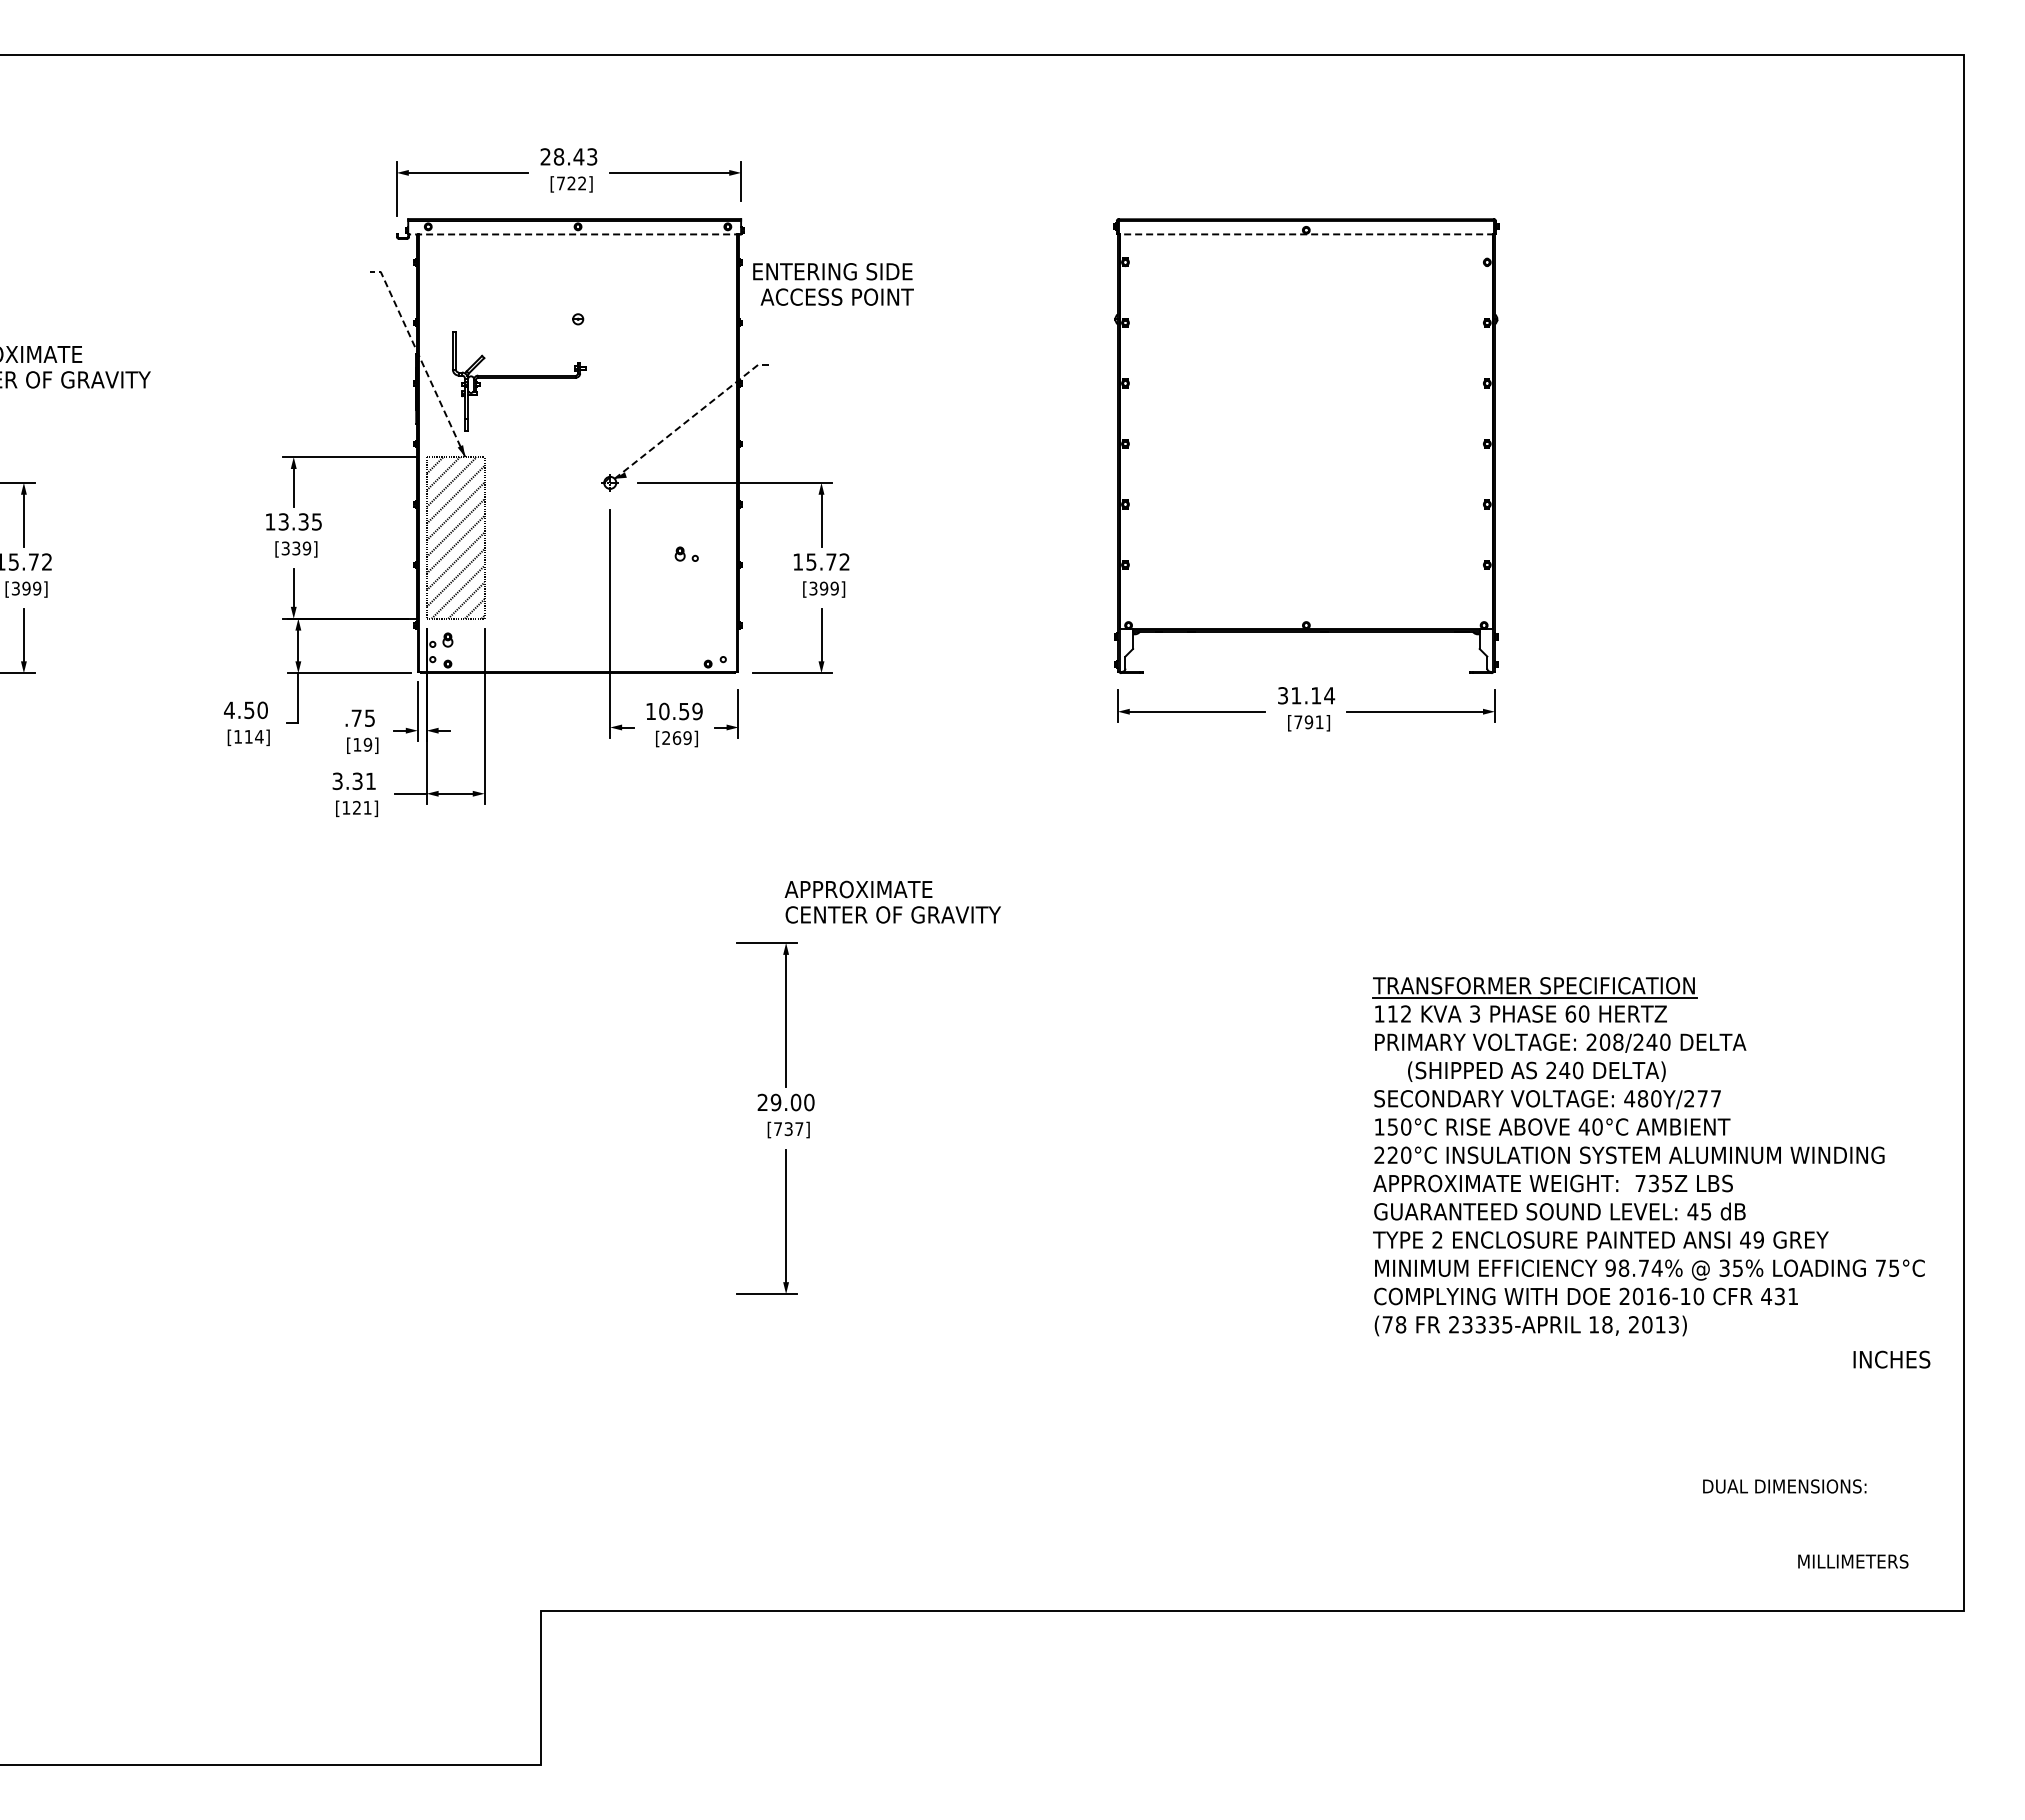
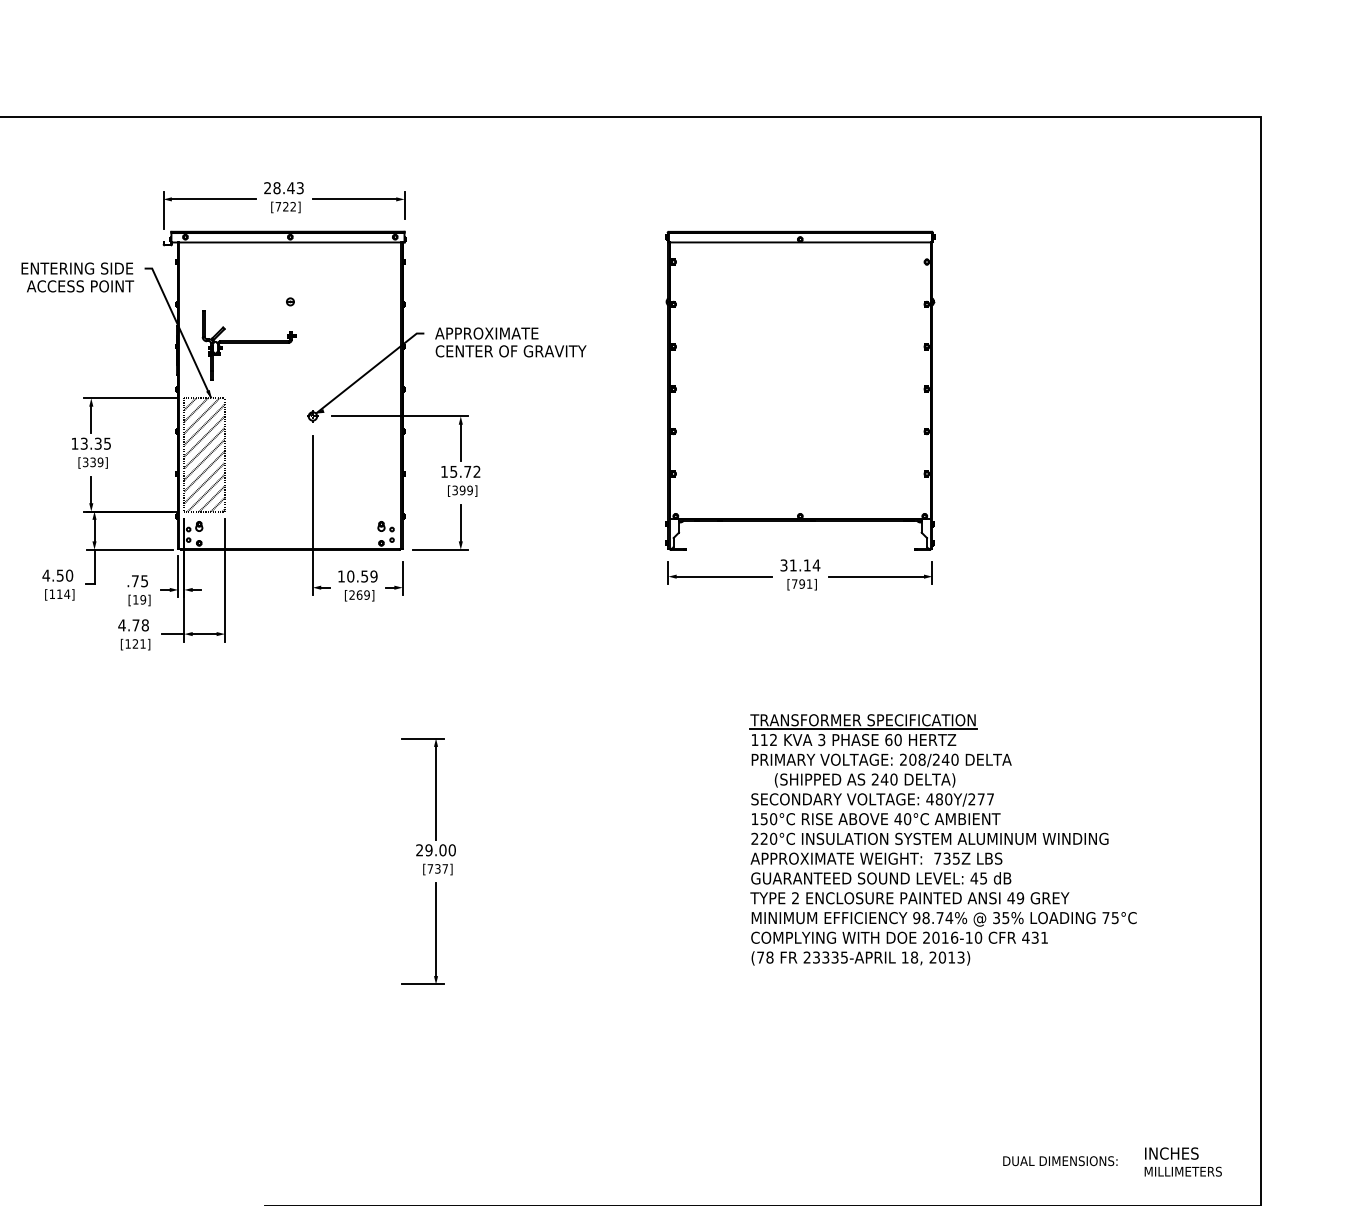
line: (574, 234) -> (287, 242), dashed -> solid
line: (1306, 234) -> (800, 242), dashed -> solid
text: (833, 284) -> (77, 277), moved
line: (420, 358) -> (180, 329), dashed -> solid
line: (691, 417) -> (369, 370), dashed -> solid
part: (686, 553) -> (385, 526), moved
text: (354, 781) -> (133, 625), 3.31 -> 4.78
text: (892, 901) -> (510, 341), moved
part: (1648, 1156) -> (943, 839), moved
text: (1891, 1359) -> (1171, 1153), moved
text: (1784, 1486) -> (1060, 1161), moved

